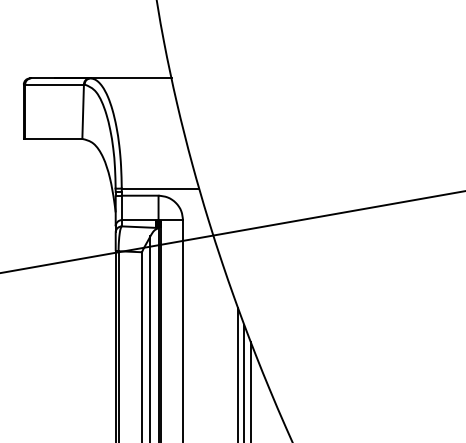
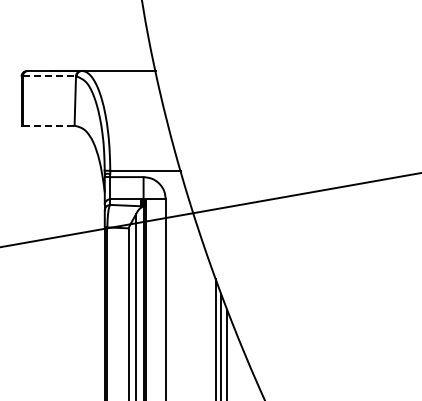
line: (54, 84) -> (49, 76), solid -> dashed
line: (53, 138) -> (48, 125), solid -> dashed

